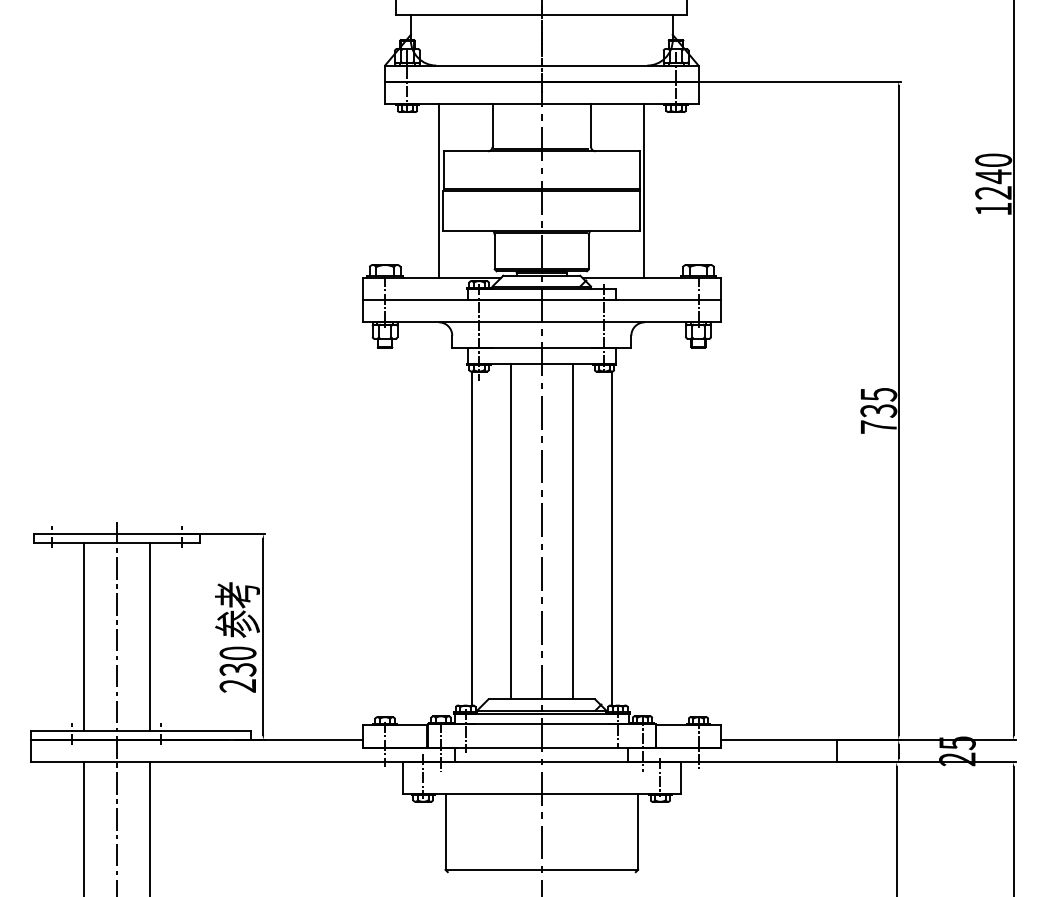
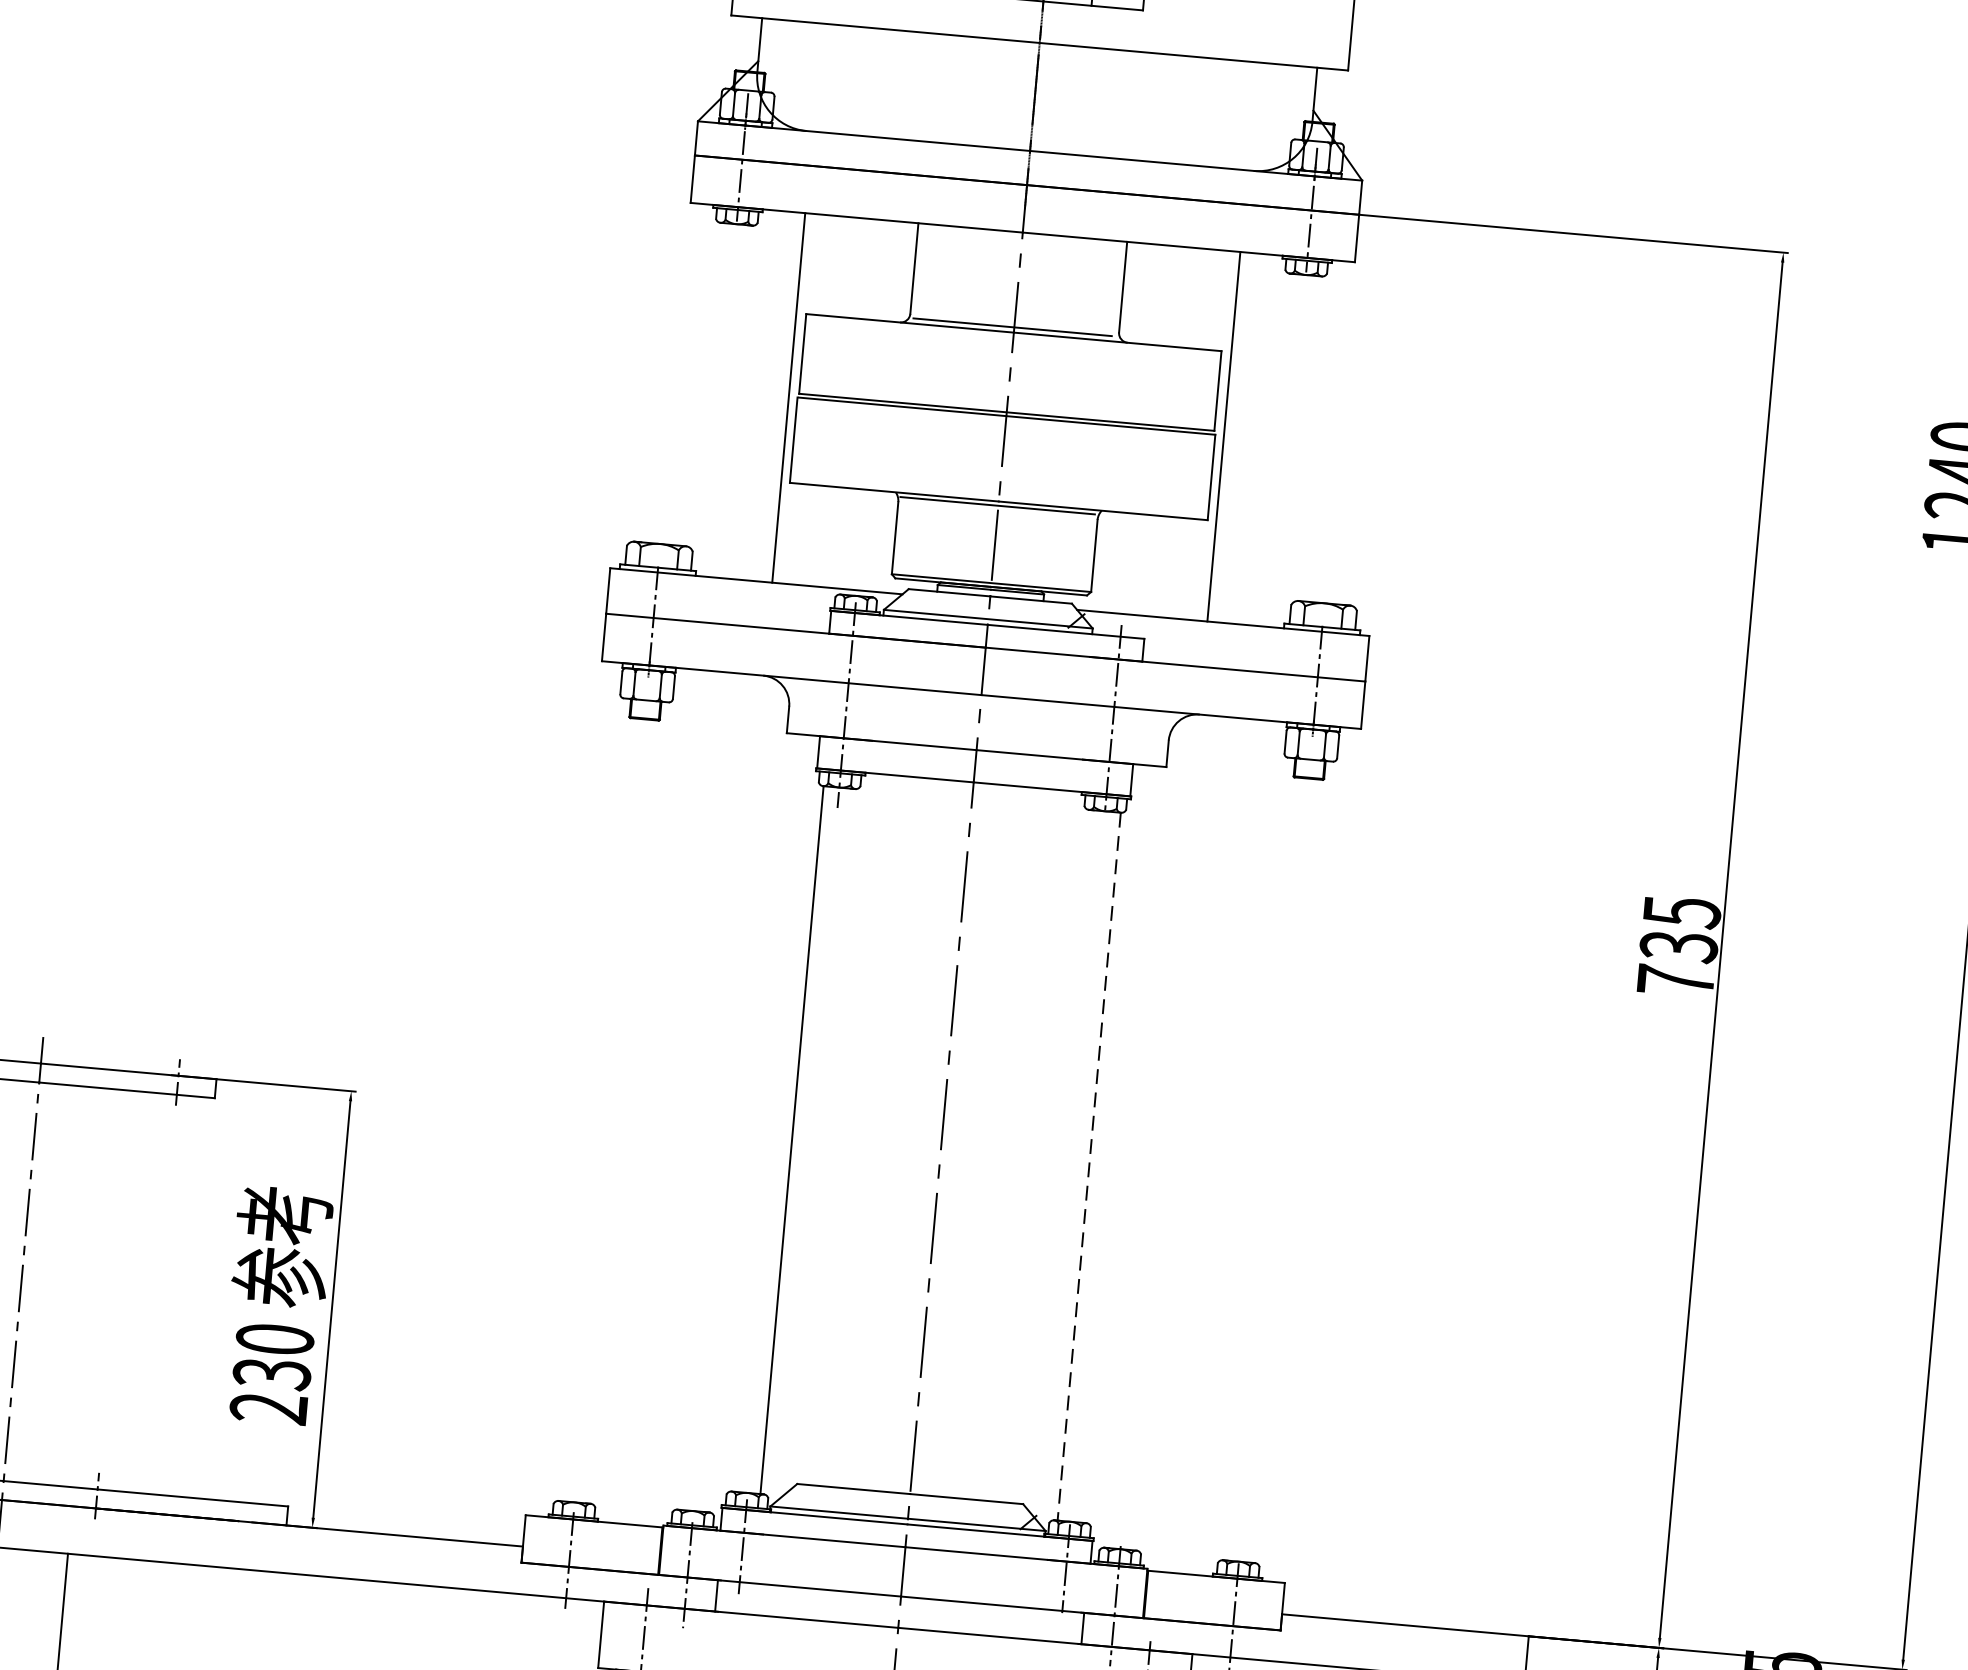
line: (510, 531) -> (875, 1132), removed
line: (572, 531) -> (1007, 1144), removed
line: (611, 539) -> (1088, 1168), solid -> dashed
line: (150, 637) -> (92, 1289), removed

